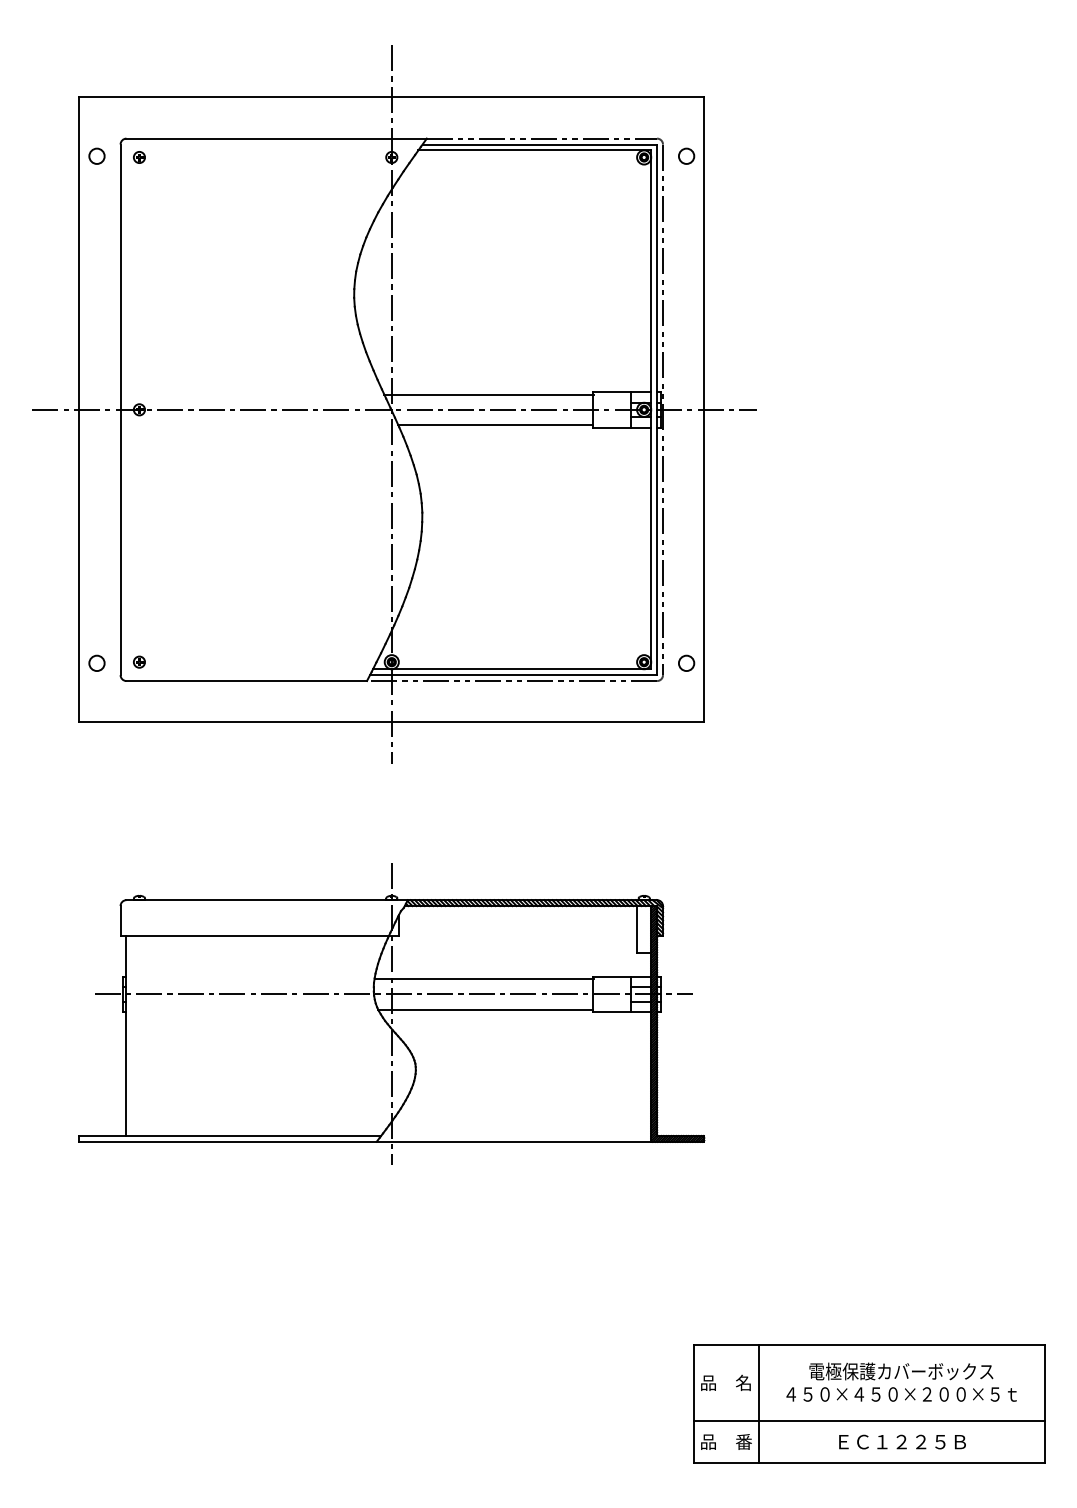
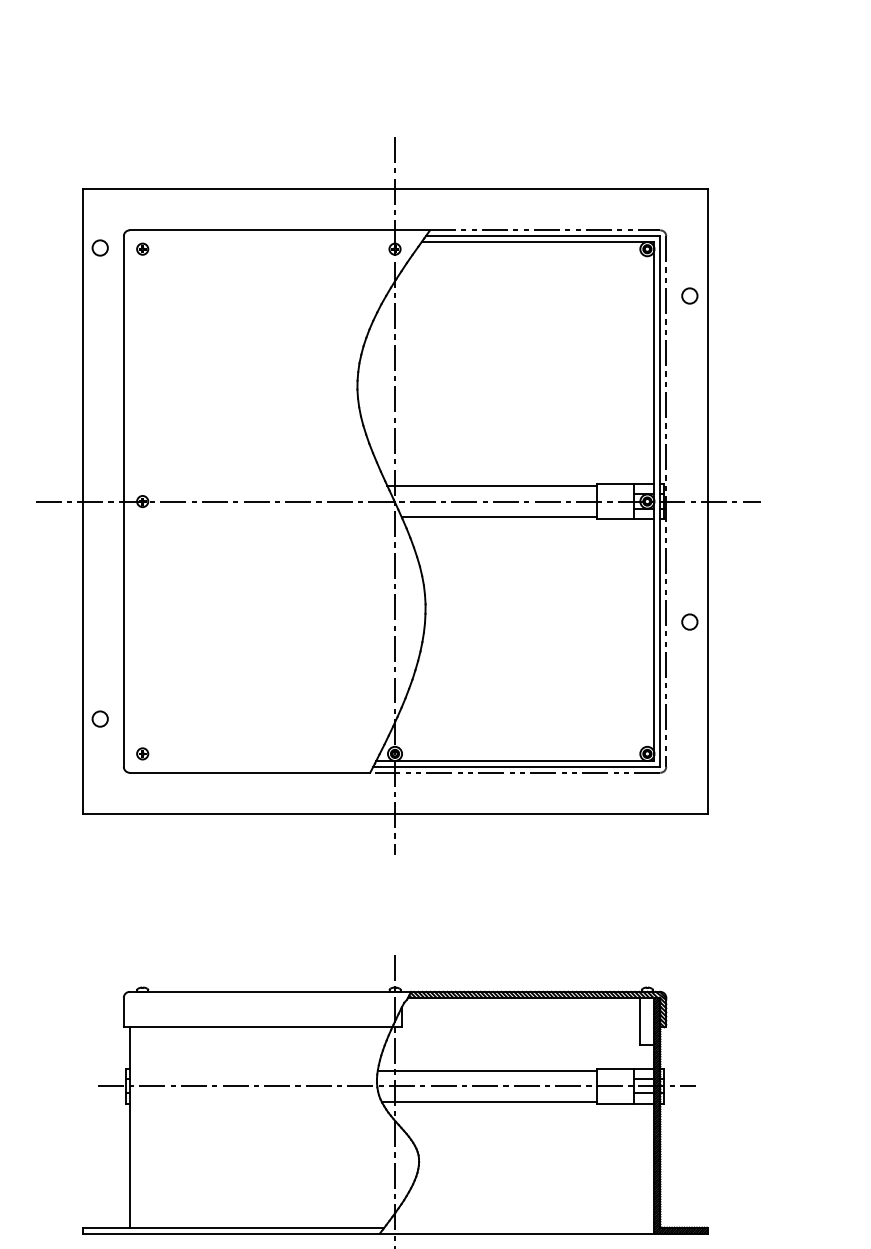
circle: (686, 155) -> (689, 295), moved
circle: (96, 662) -> (99, 718), moved
circle: (686, 662) -> (689, 621), moved

